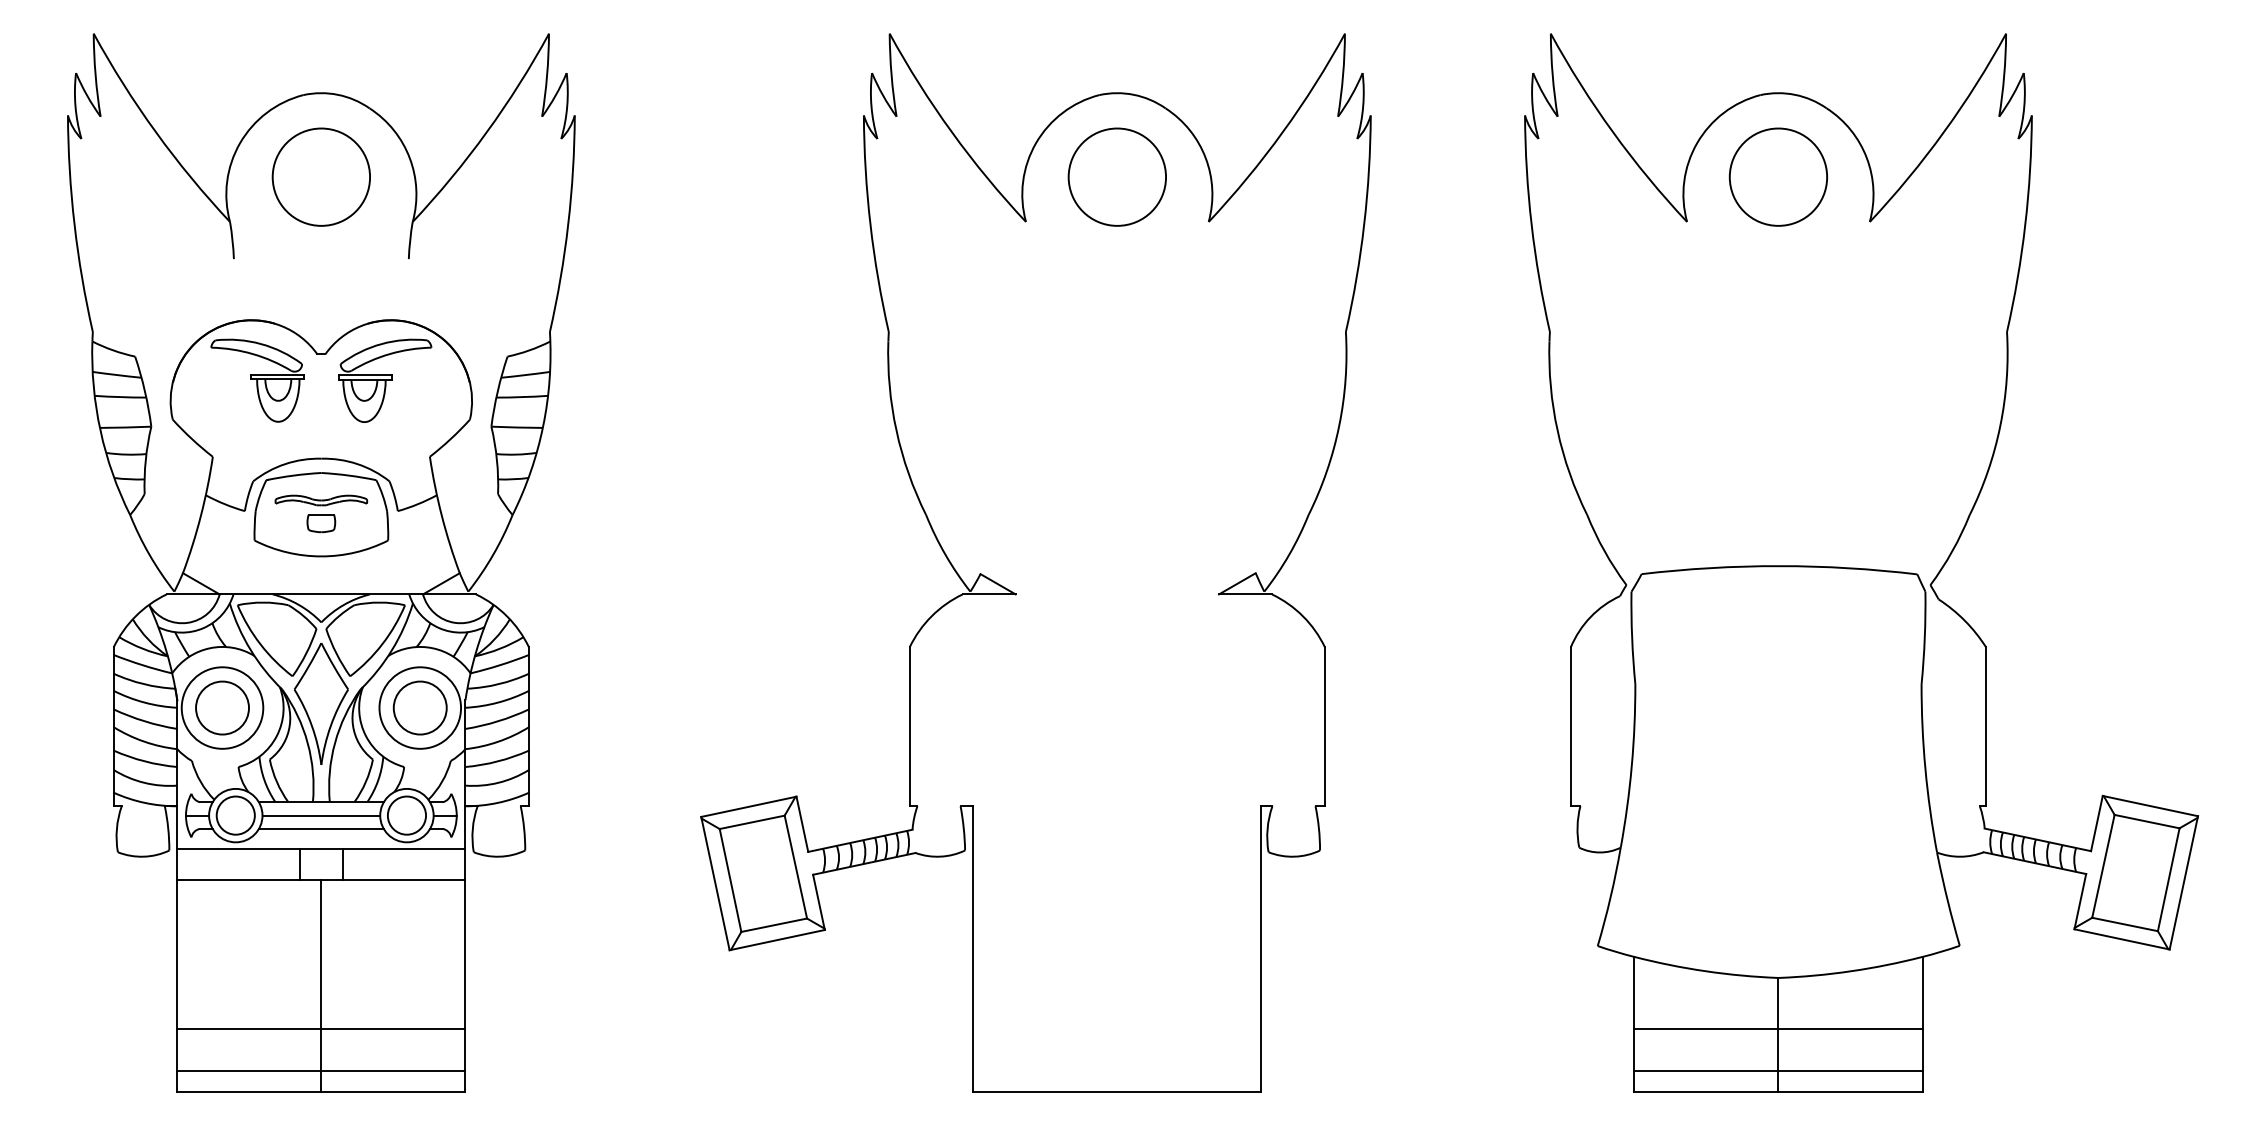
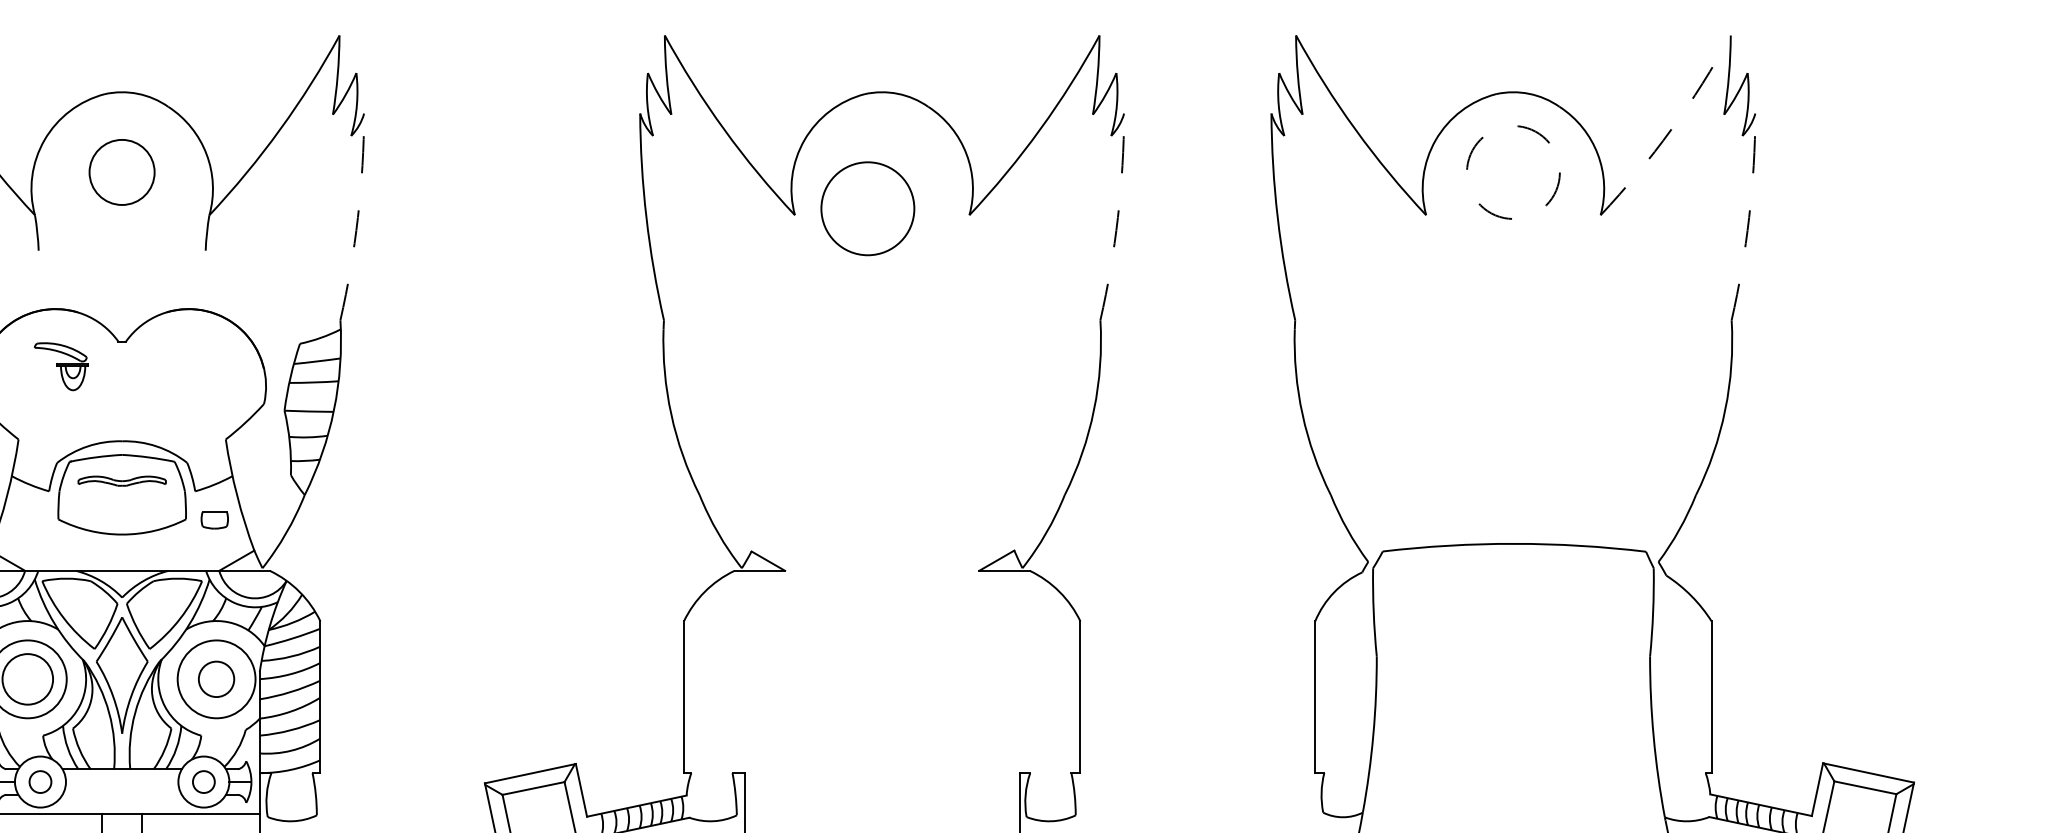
arc: (1943, 132) -> (1671, 129), solid -> dashed
circle: (320, 176) -> (121, 171), size x0.7
circle: (1116, 176) -> (867, 208), moved
circle: (1778, 176) -> (1513, 171), solid -> dashed
arc: (568, 224) -> (358, 217), solid -> dashed
arc: (1364, 224) -> (1118, 217), solid -> dashed
arc: (2025, 224) -> (1749, 217), solid -> dashed
part: (257, 380) -> (61, 366), size x0.6
part: (385, 380) -> (183, 366), removed
part: (321, 523) -> (214, 520), moved
circle: (419, 707) -> (215, 678), size x0.7
circle: (235, 815) -> (40, 781), size x0.6
line: (321, 815) -> (122, 781), removed
circle: (406, 815) -> (203, 781), size x0.6
line: (320, 828) -> (121, 794), removed

